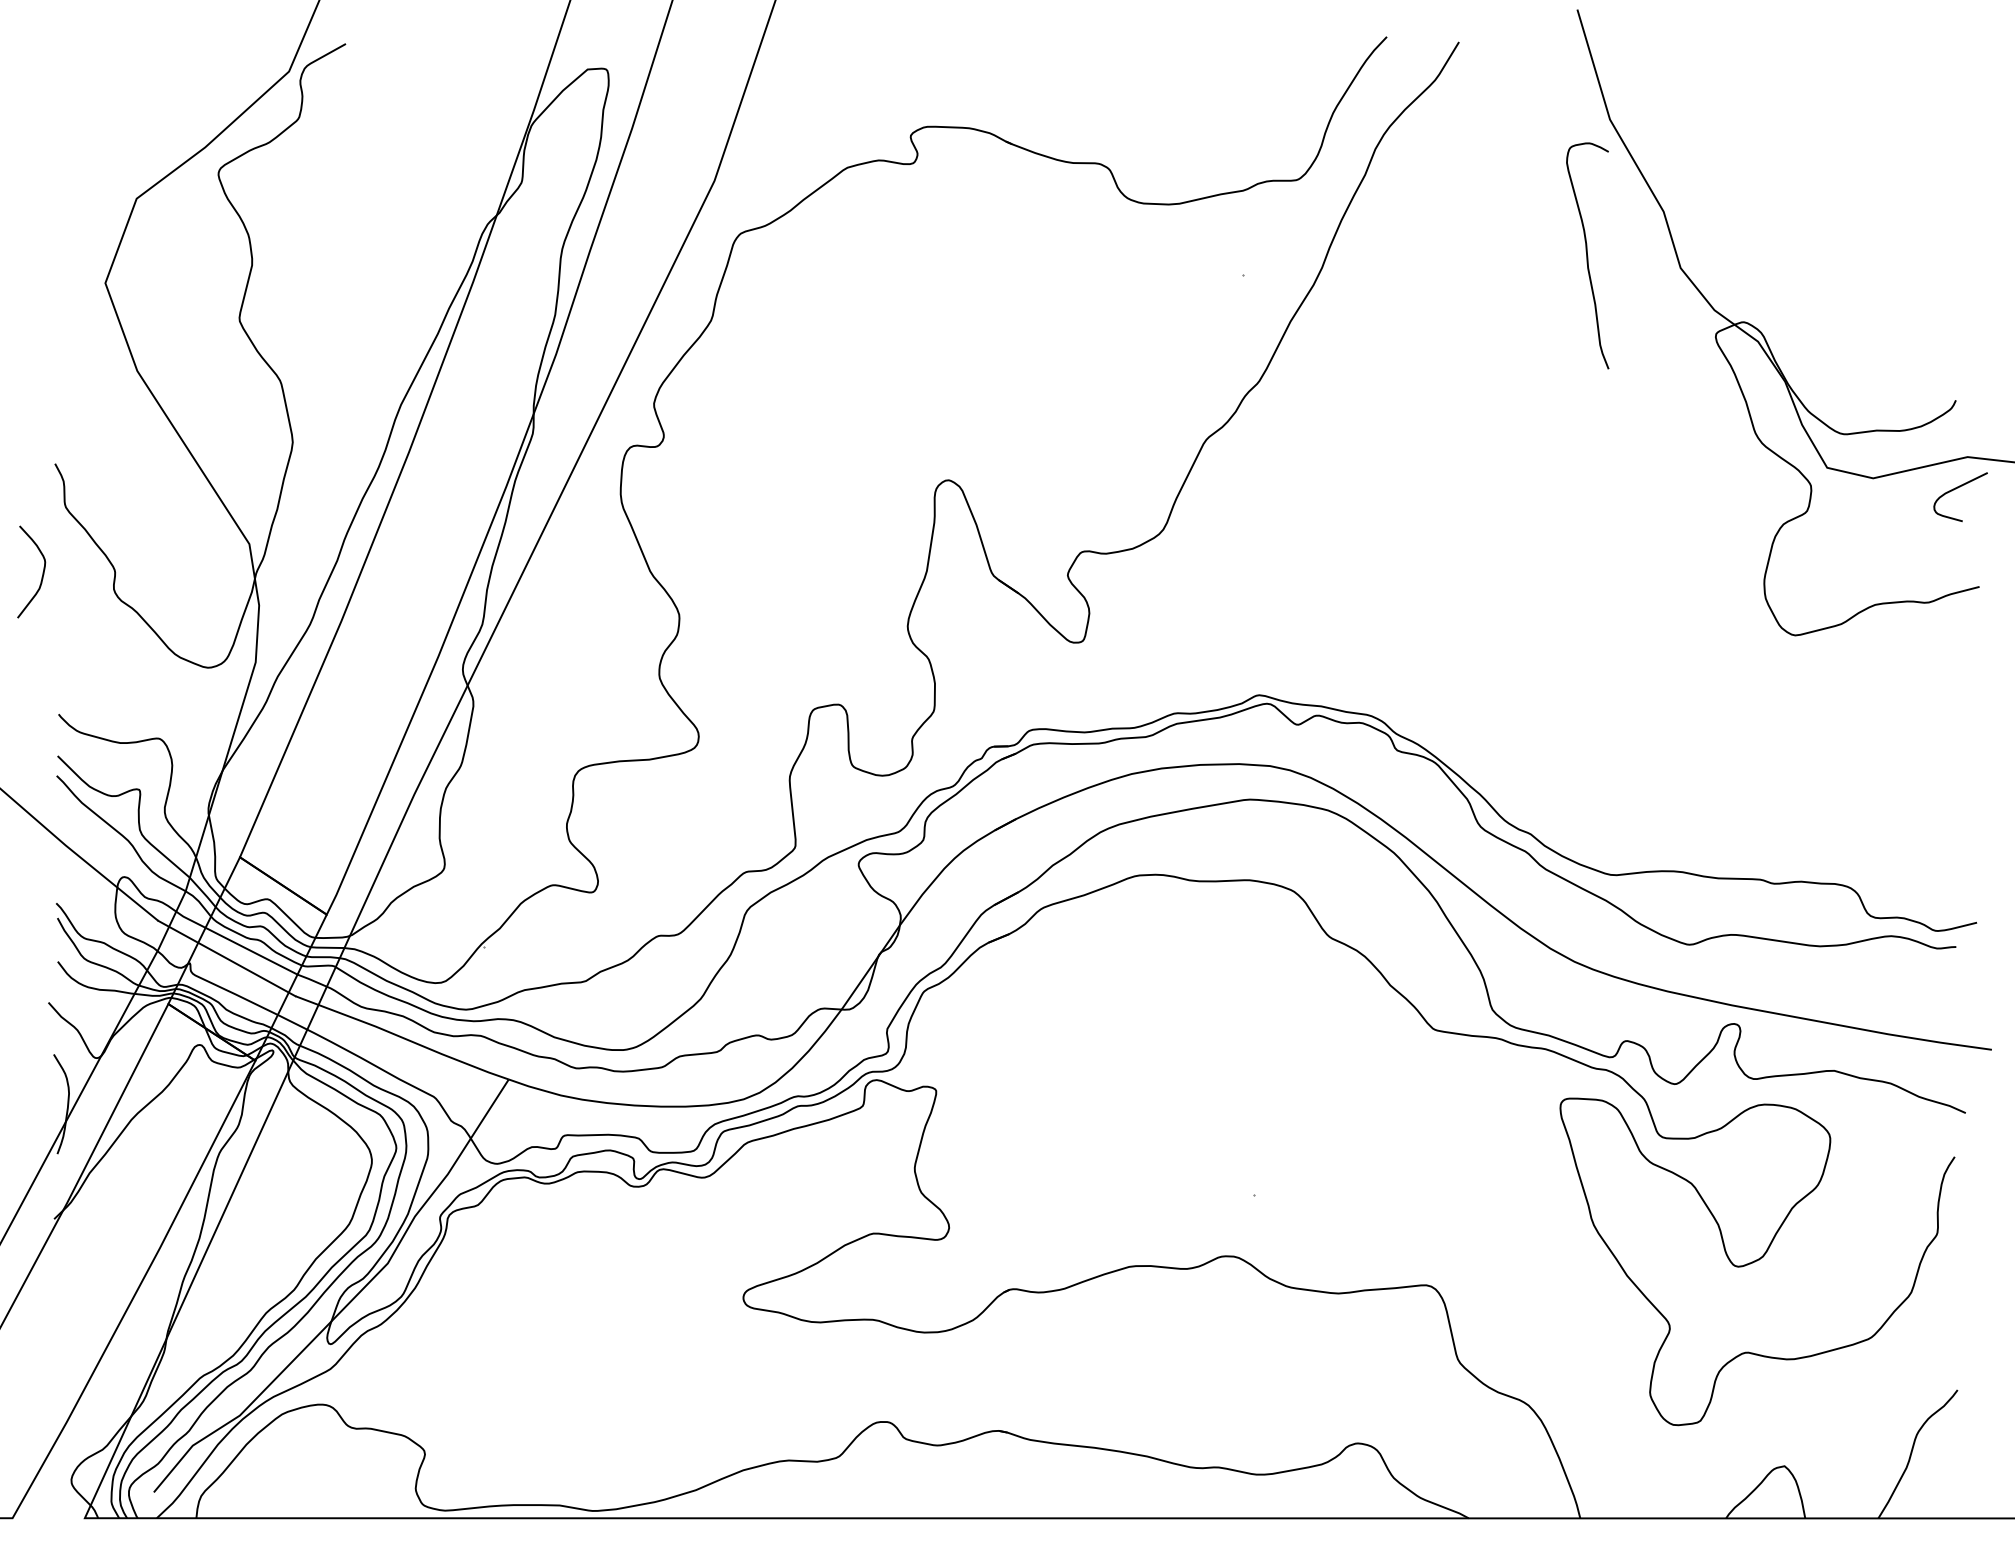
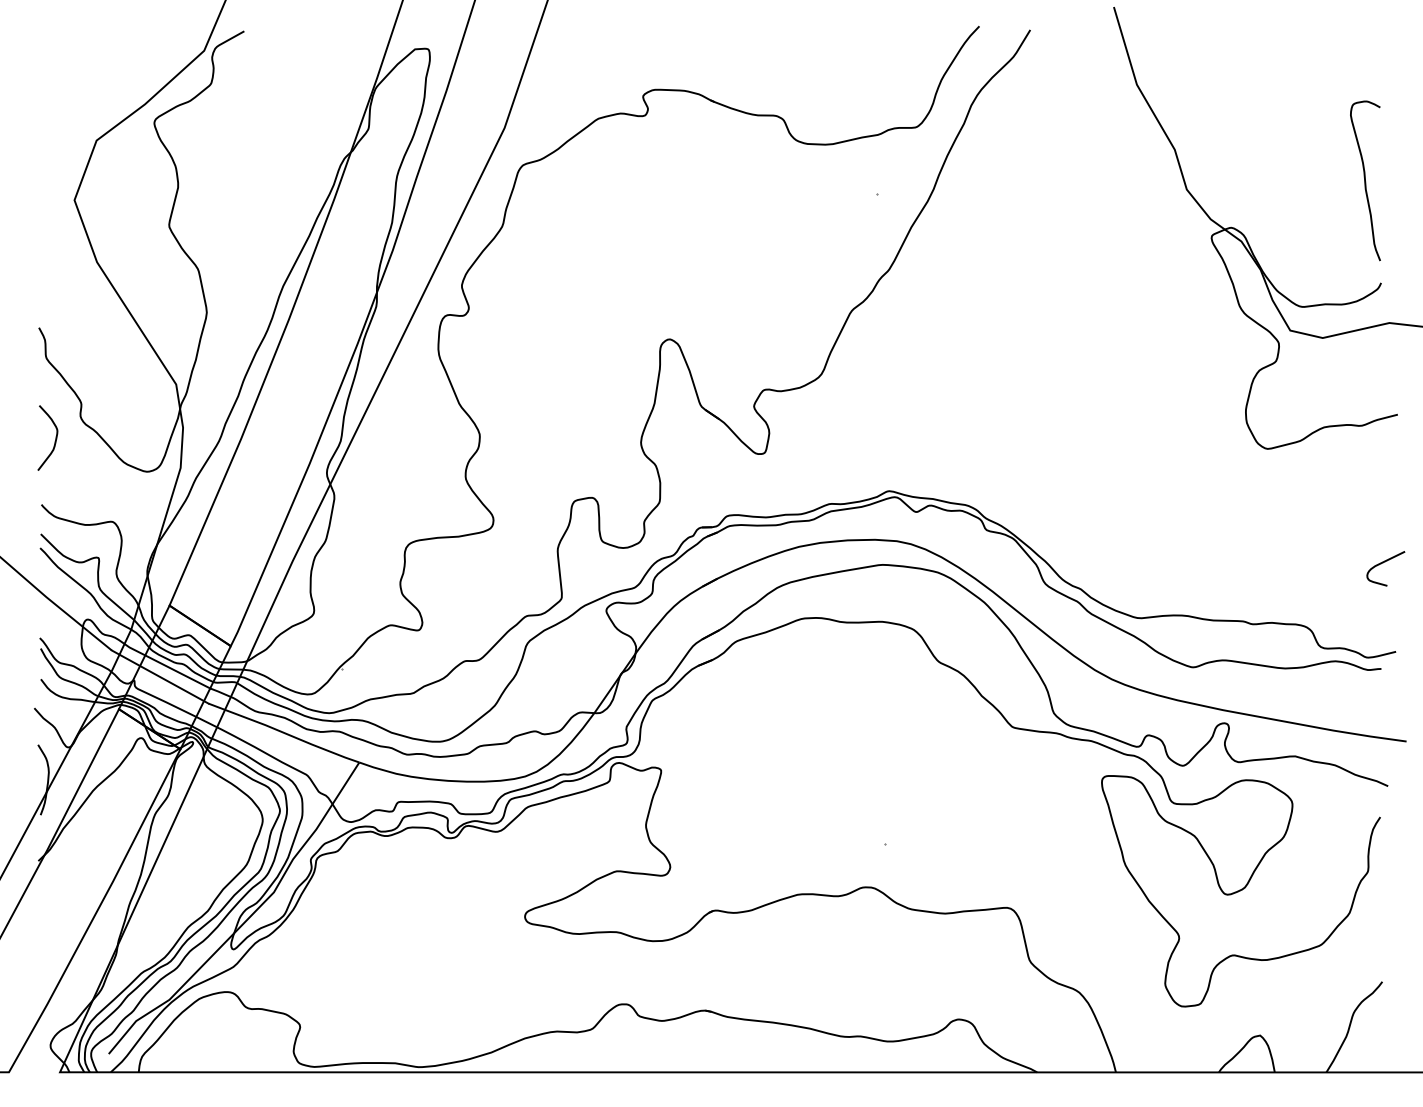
curve: (1587, 255) -> (1365, 180), moved
curve: (1956, 489) -> (1383, 563), moved
curve: (42, 572) -> (55, 438), moved

